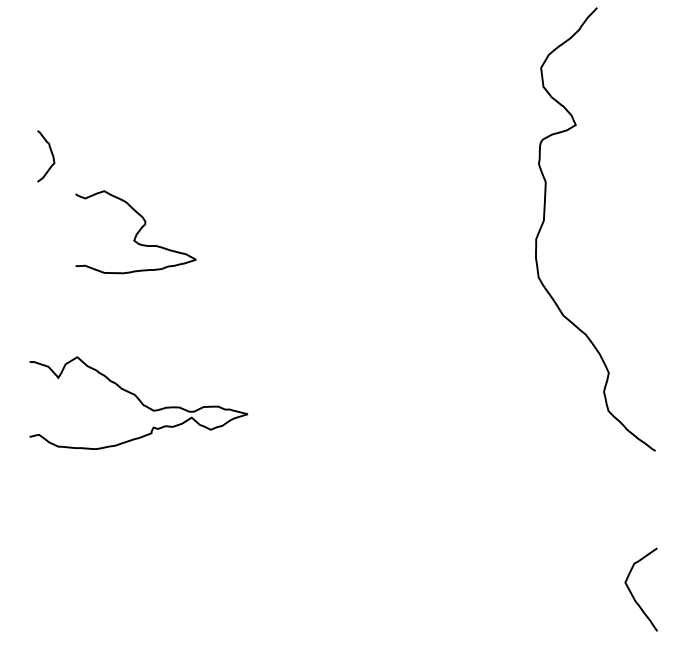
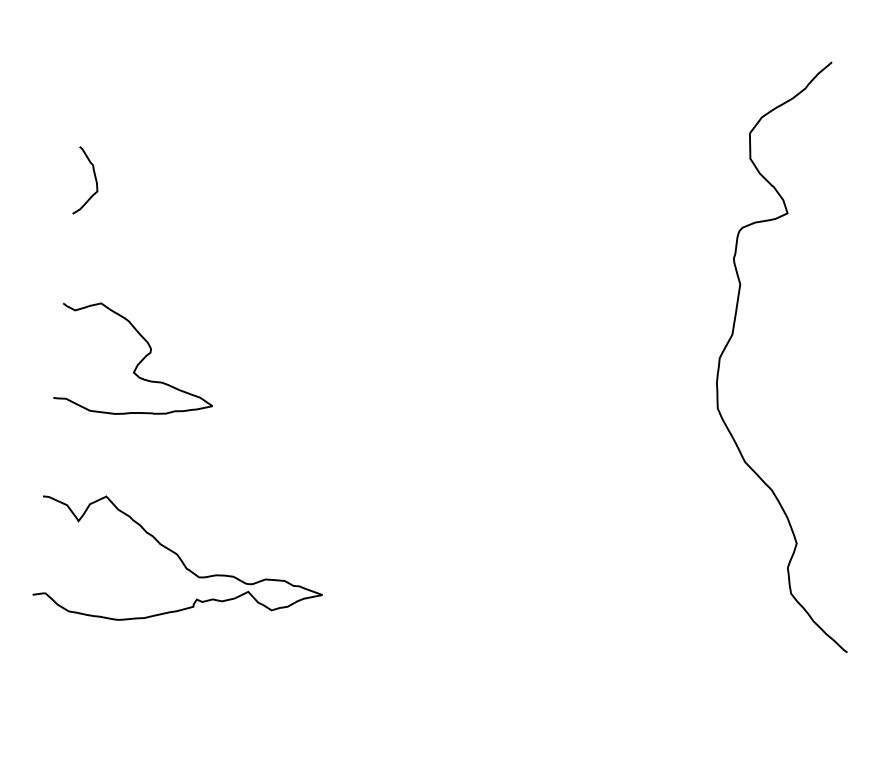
curve: (136, 233) -> (137, 363), moved
curve: (139, 401) -> (181, 563), moved

